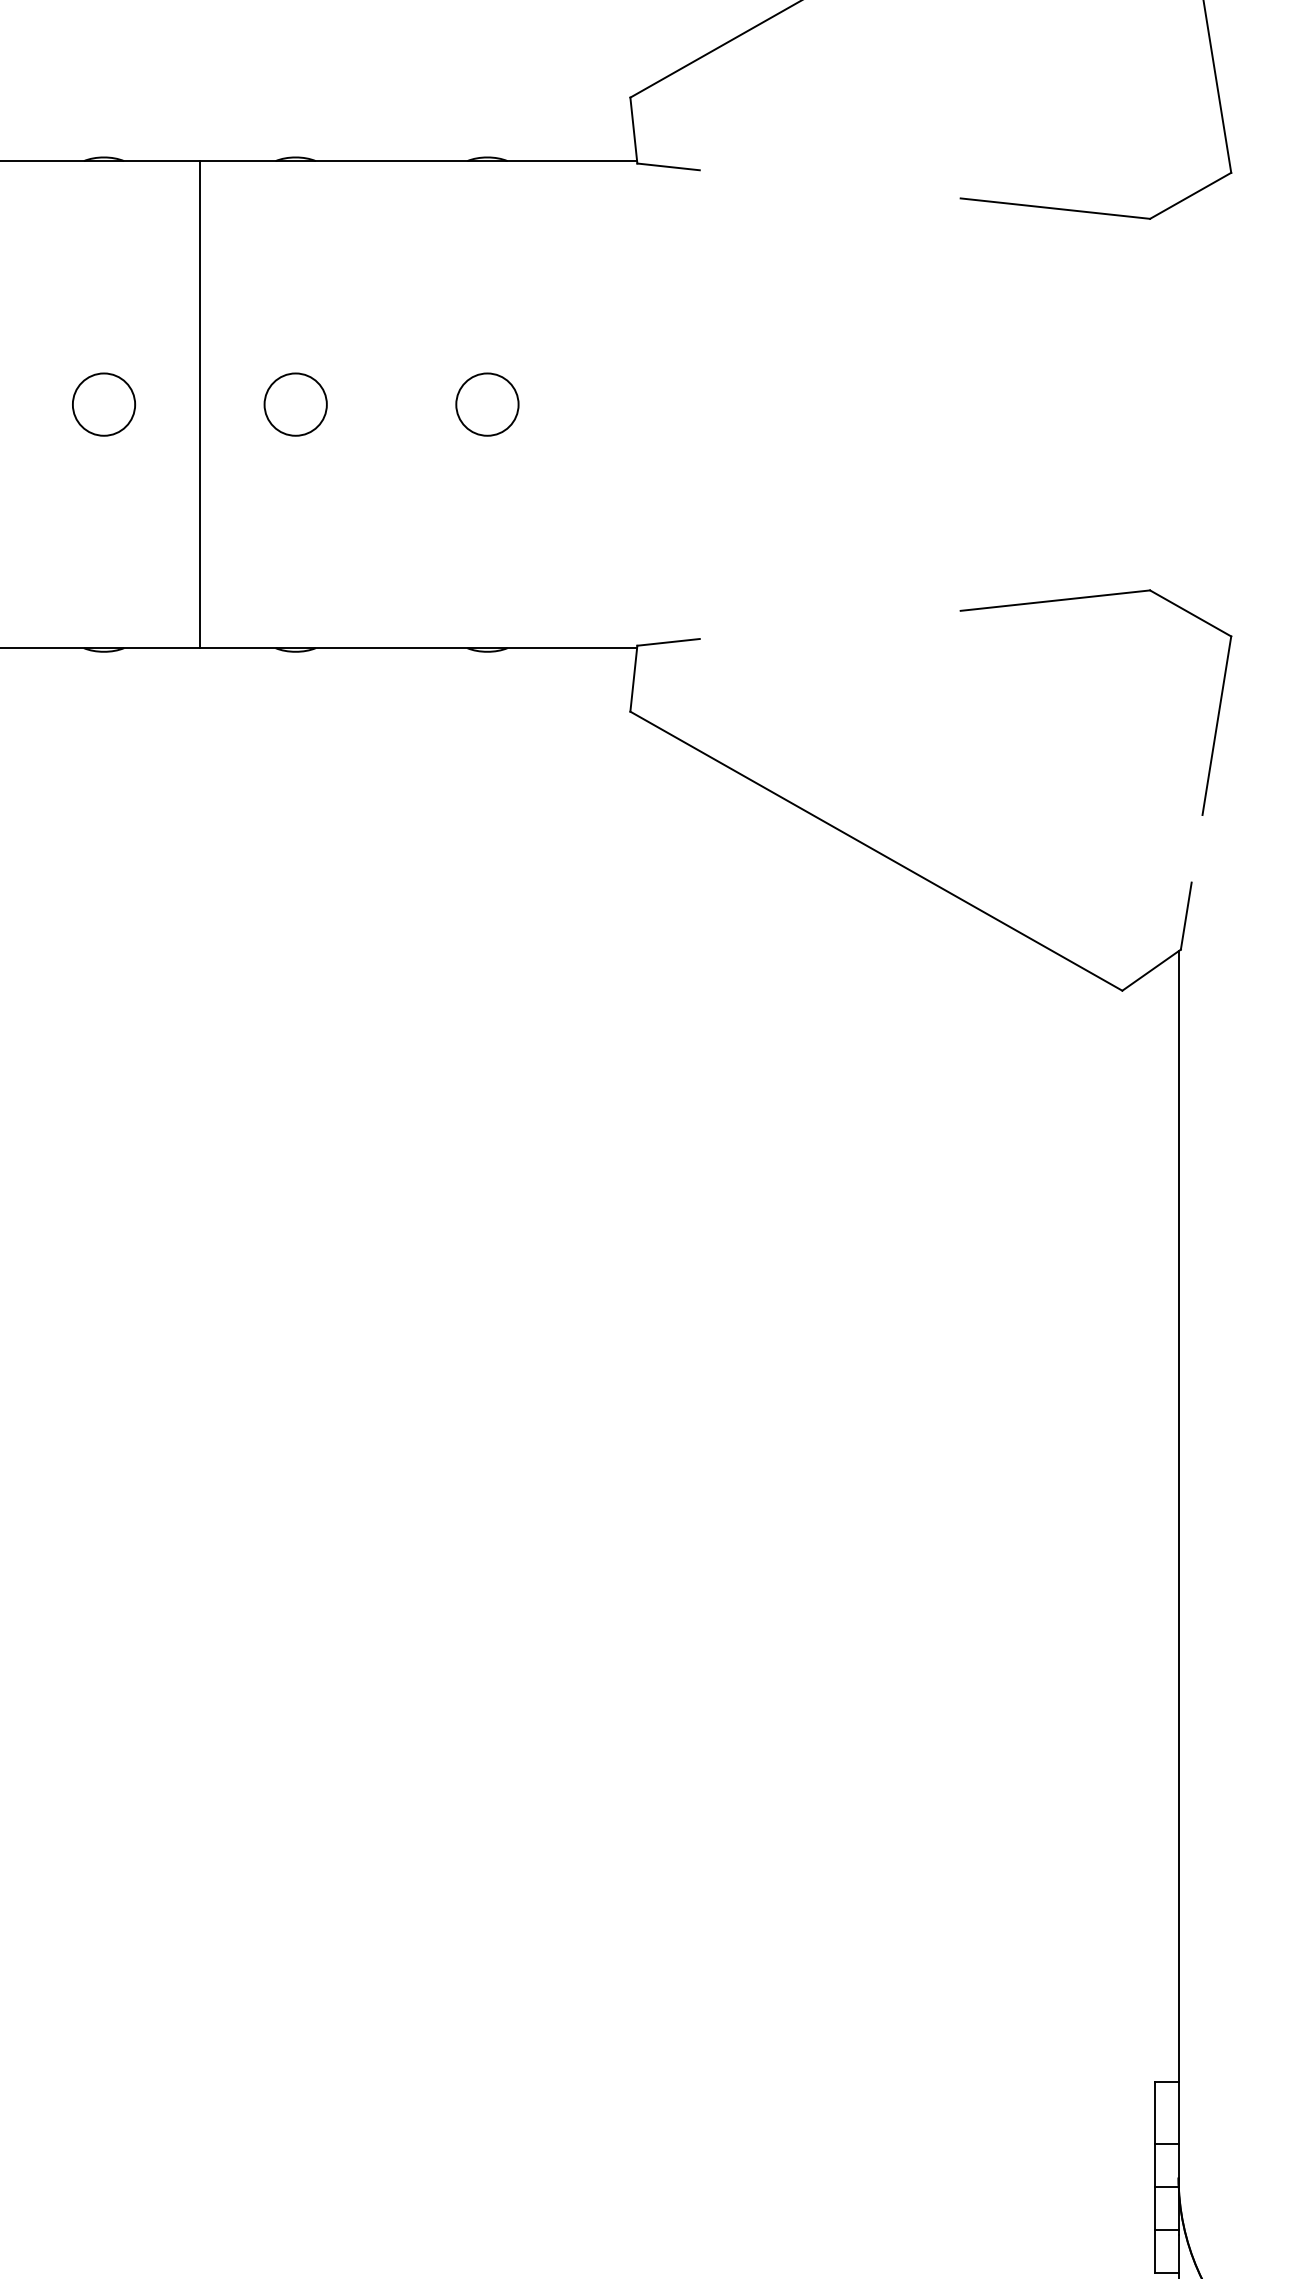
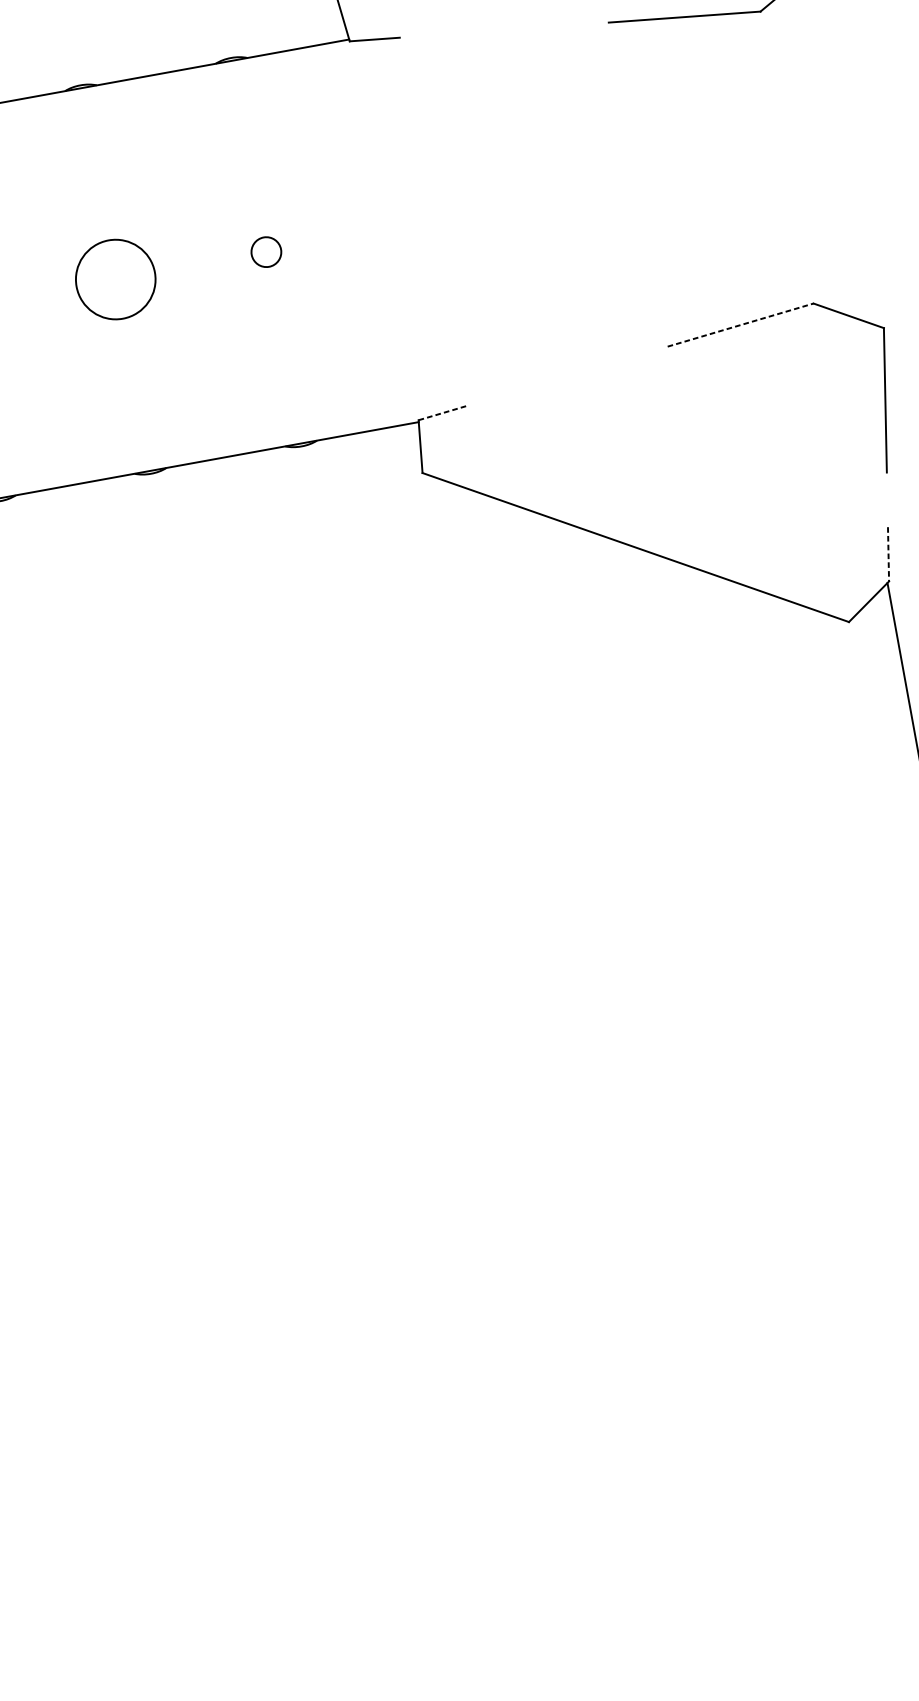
line: (199, 404) -> (40, 293), removed
circle: (295, 404) -> (115, 279), size x1.6
circle: (487, 404) -> (266, 252), size x0.6
line: (1055, 600) -> (740, 324), solid -> dashed
line: (669, 642) -> (443, 413), solid -> dashed
line: (1186, 916) -> (888, 554), solid -> dashed

